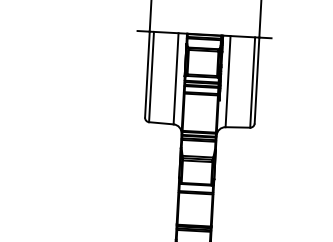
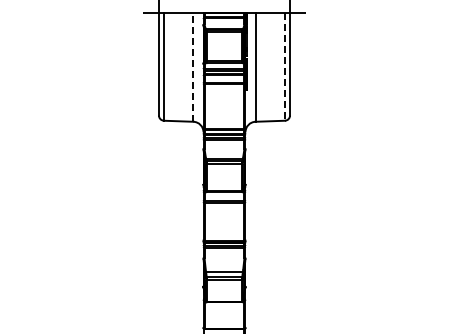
line: (176, 79) -> (193, 67), solid -> dashed
line: (252, 83) -> (284, 67), solid -> dashed

